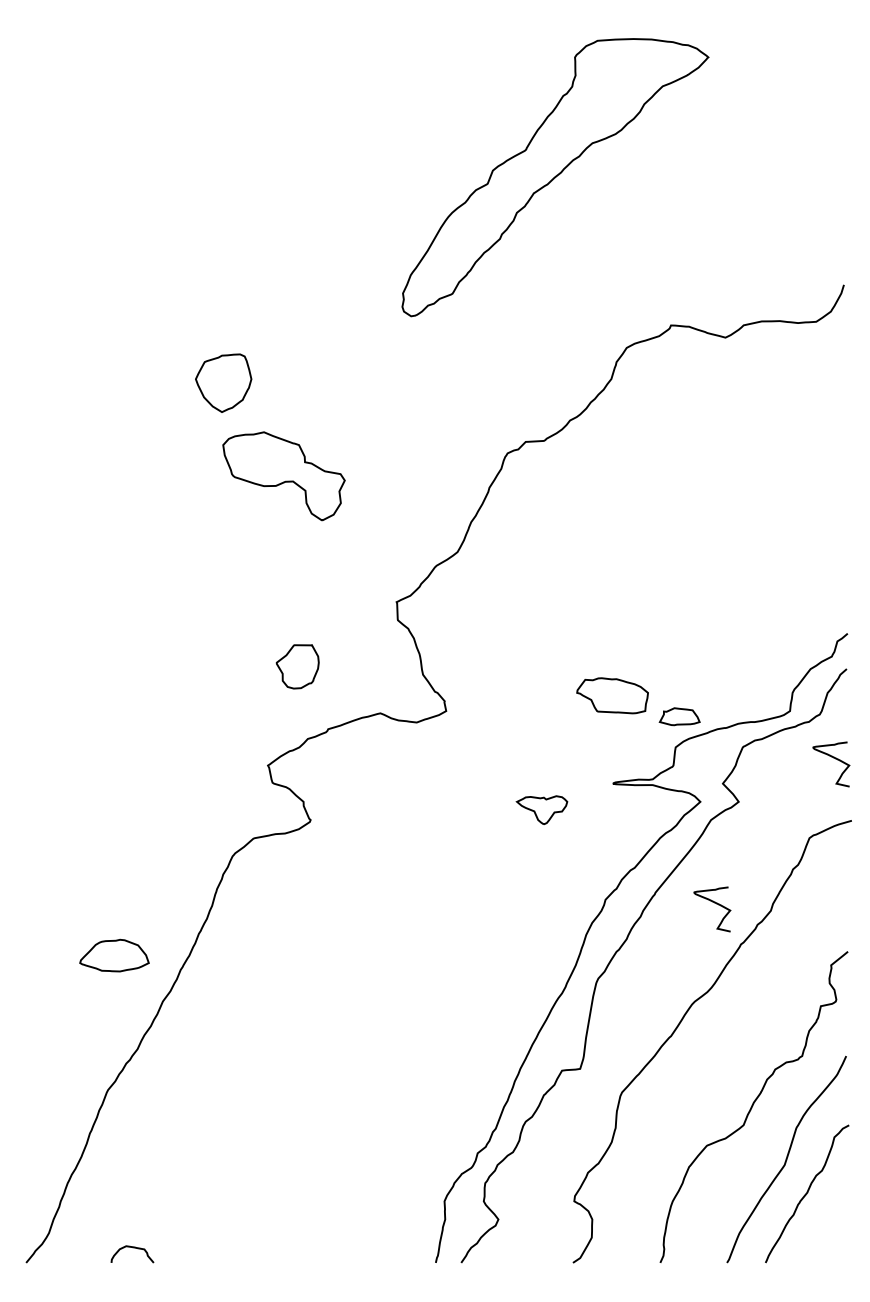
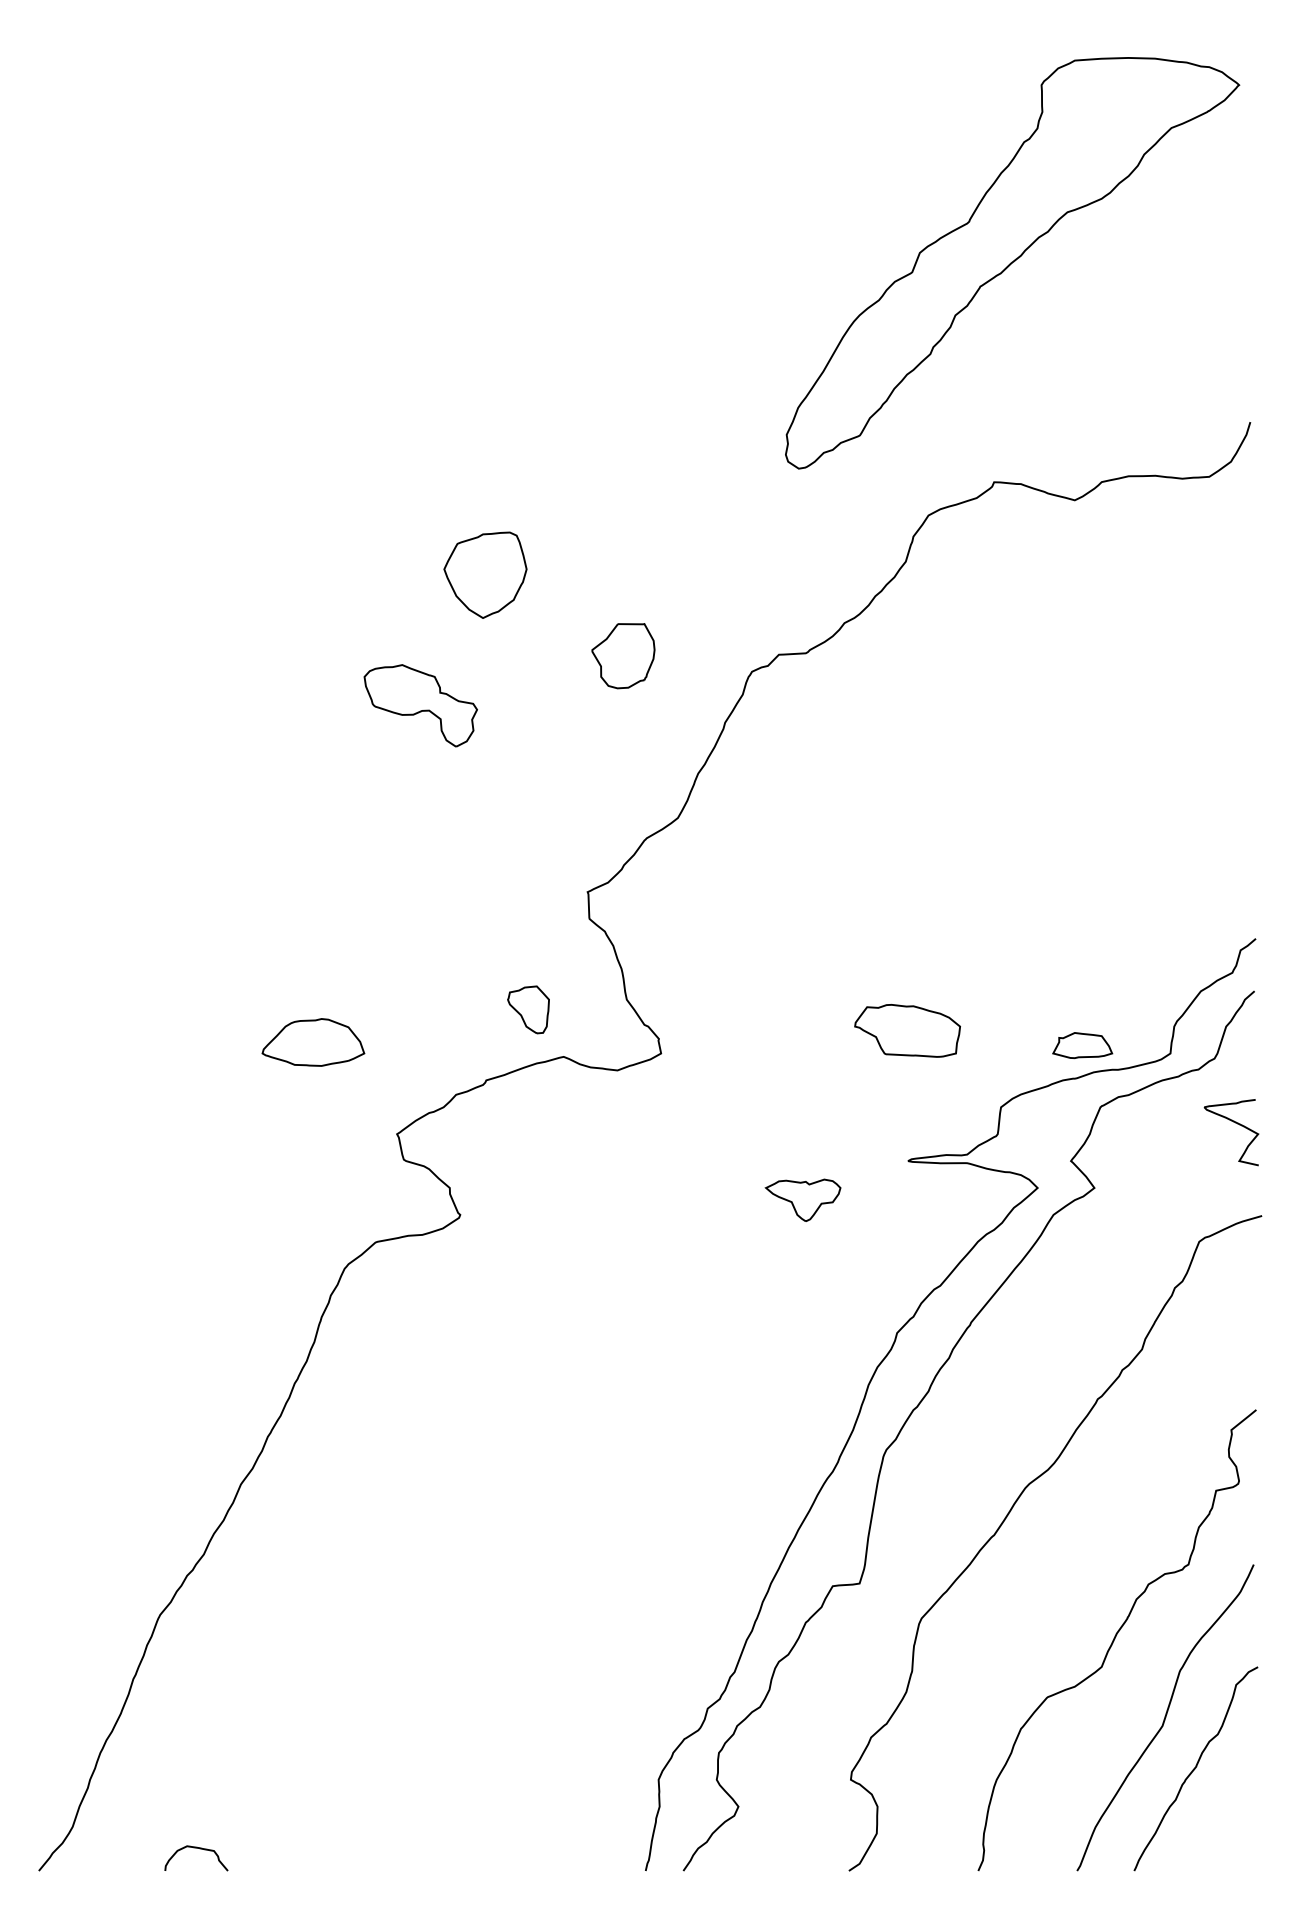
part: (555, 177) -> (1012, 263), moved
part: (223, 382) -> (485, 574), moved
part: (283, 476) -> (420, 705), size x0.62
part: (297, 666) -> (623, 655), moved
part: (356, 681) -> (528, 1009), added
part: (679, 716) -> (1082, 1045), moved
curve: (714, 903) -> (1058, 1338), removed
part: (114, 955) -> (313, 1042), moved

